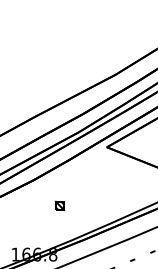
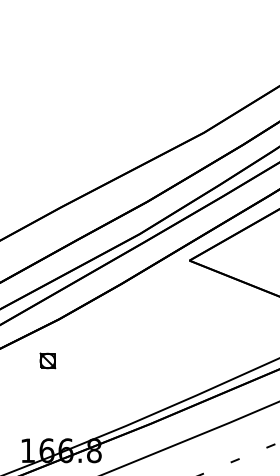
part: (59, 205) -> (47, 360), moved

